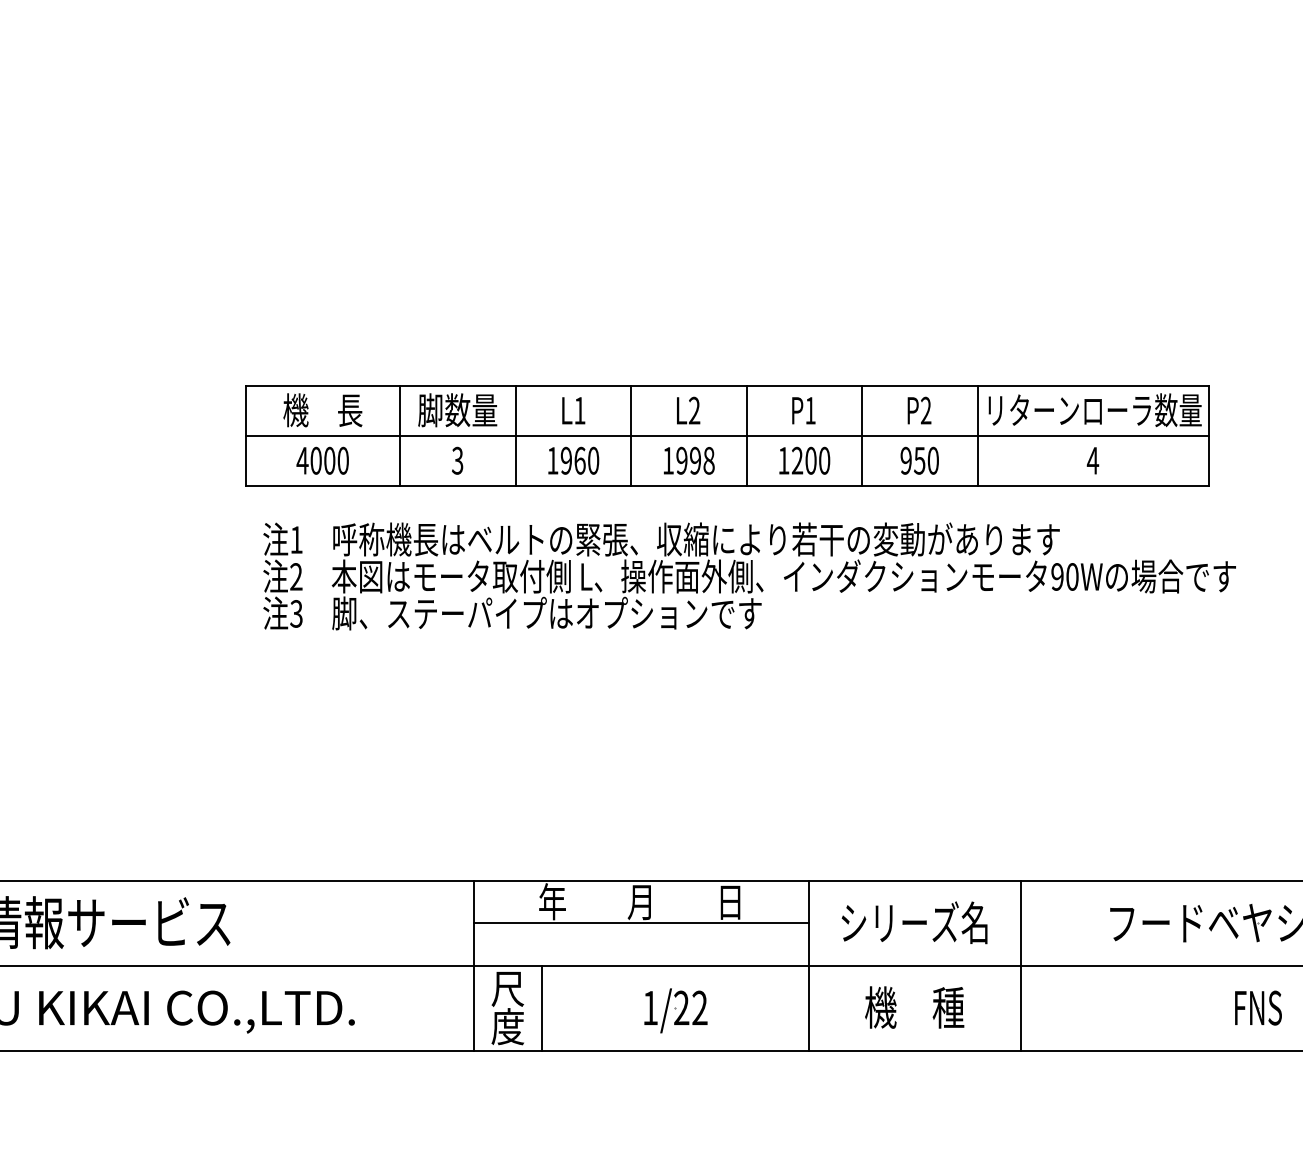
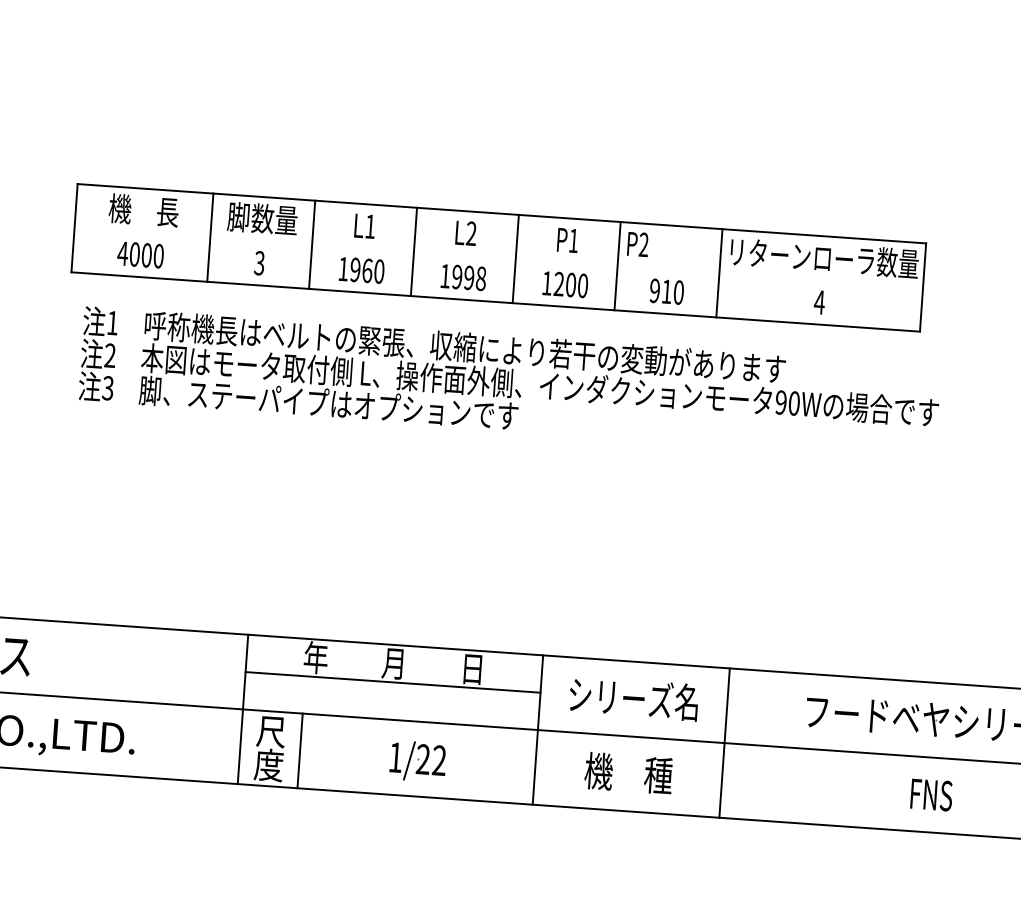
text: (919, 410) -> (638, 244), moved
line: (727, 435) -> (498, 257), removed
text: (919, 460) -> (666, 291), 950 -> 910

